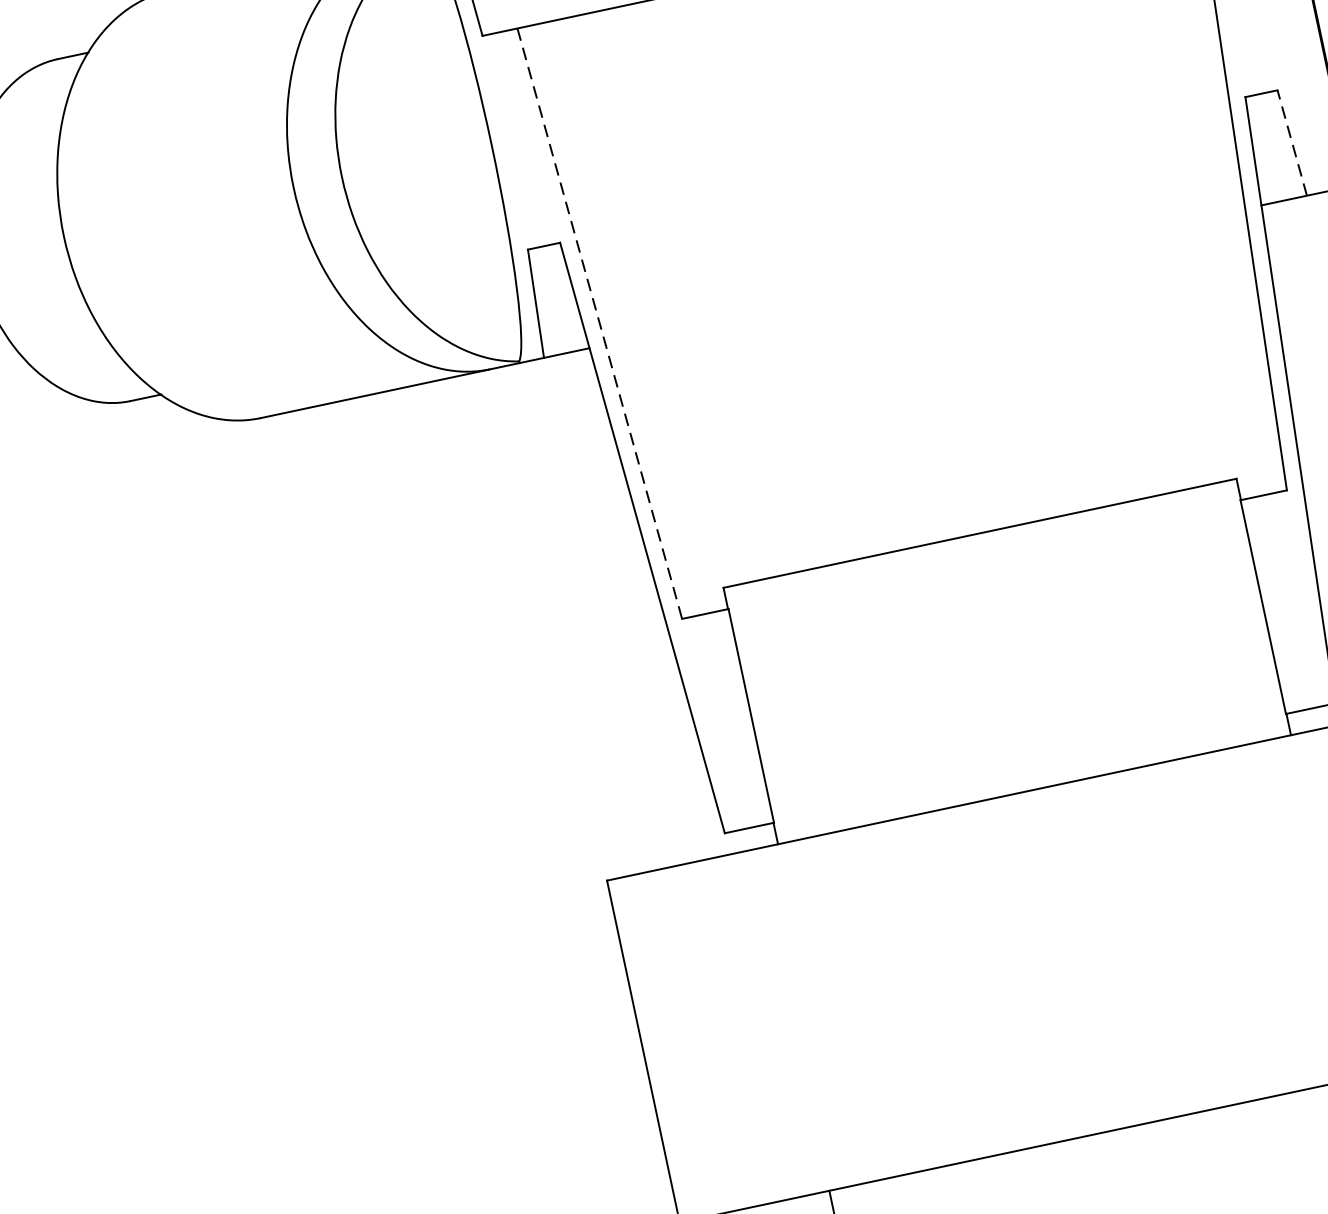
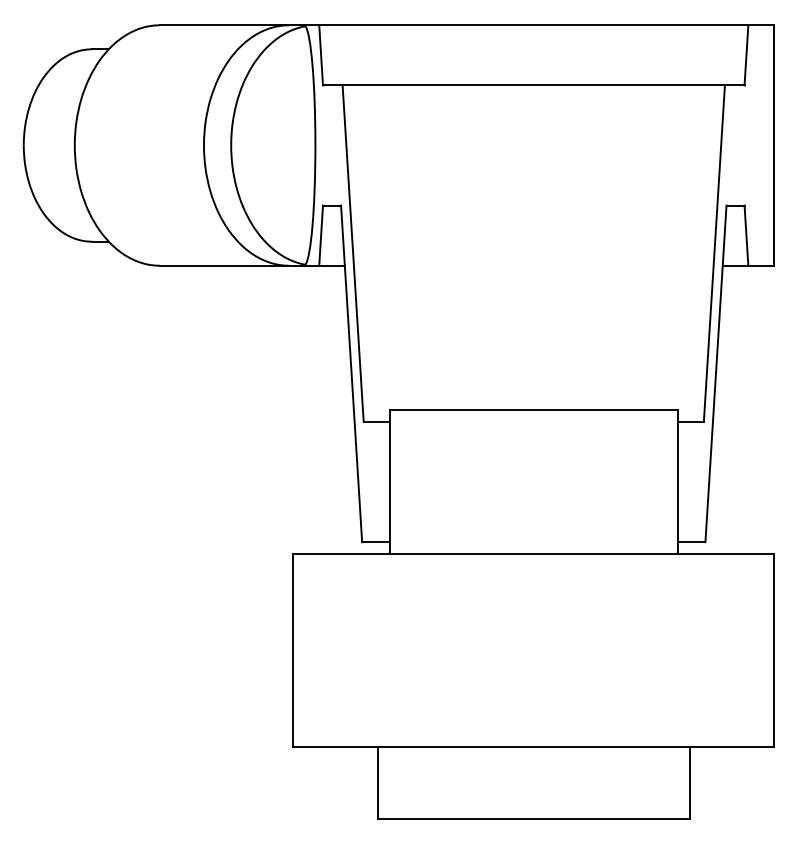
line: (1292, 142) -> (746, 235), dashed -> solid
line: (600, 323) -> (353, 253), dashed -> solid

